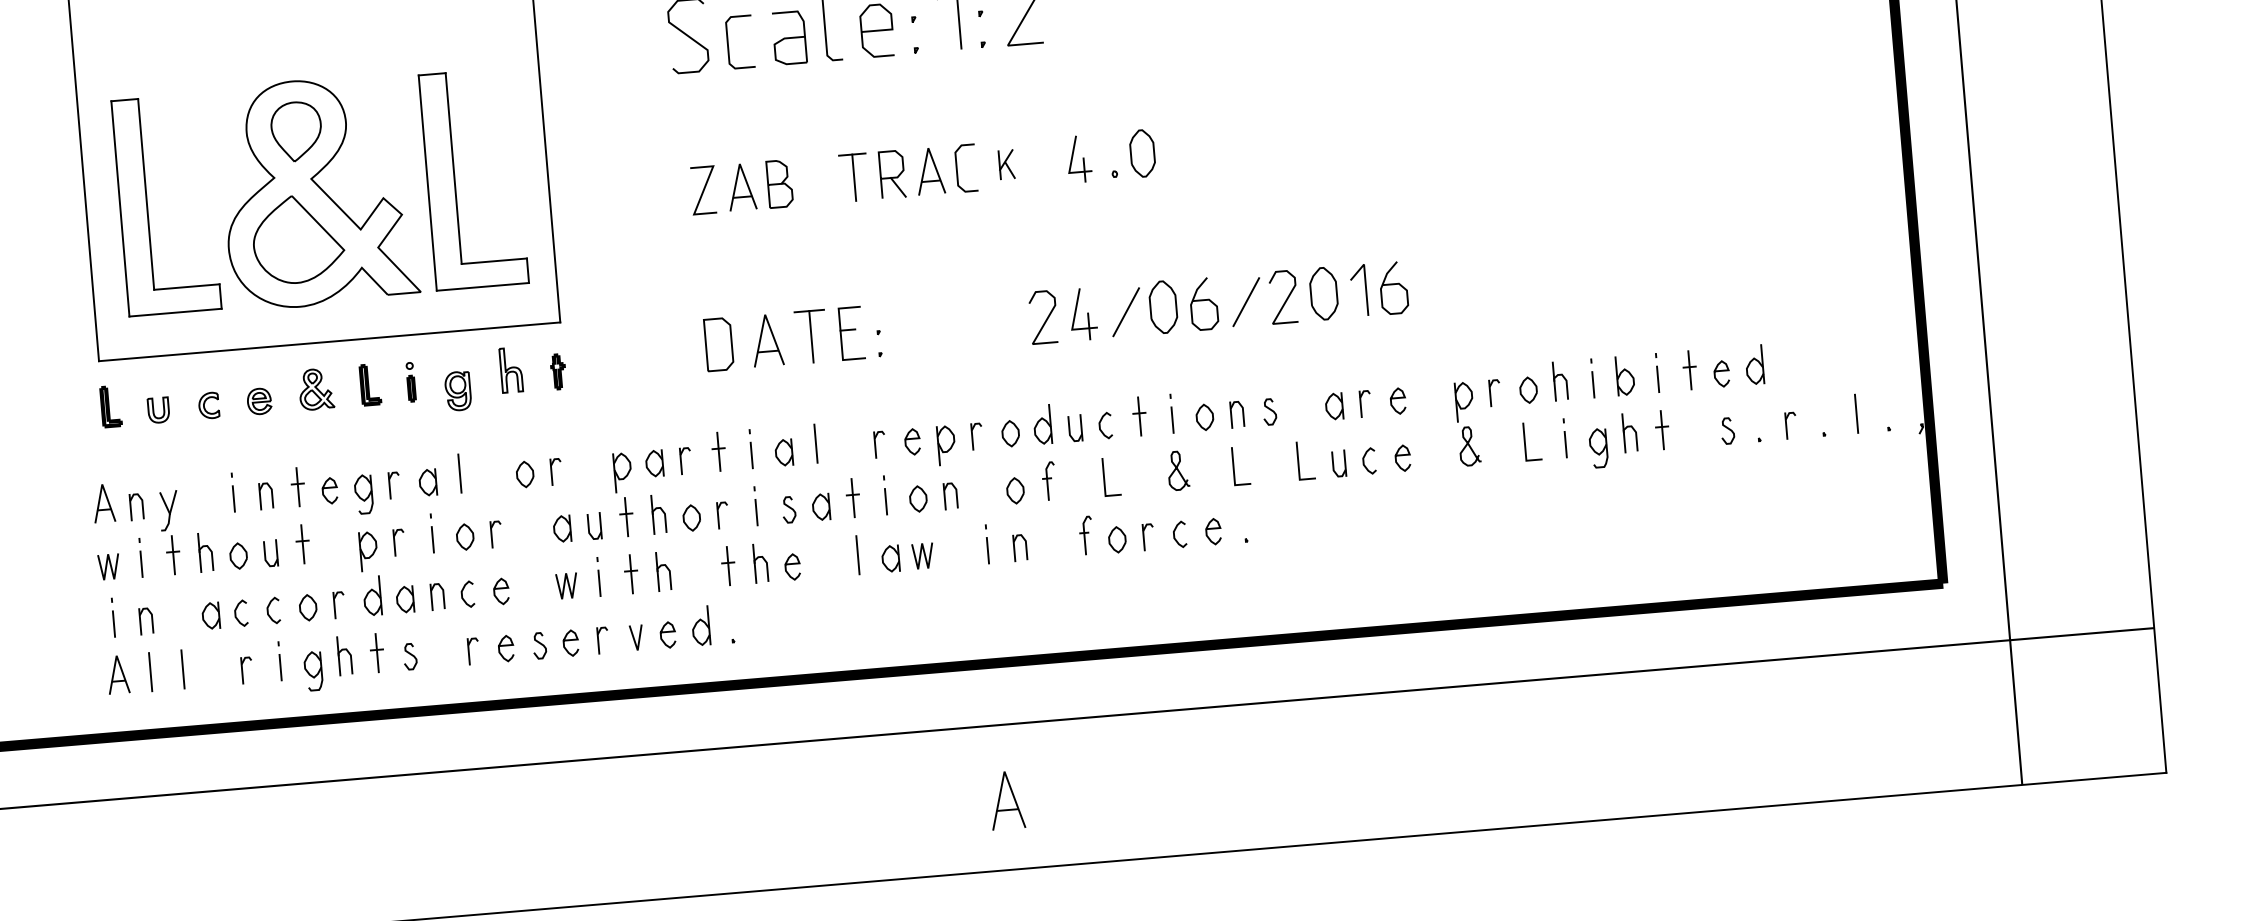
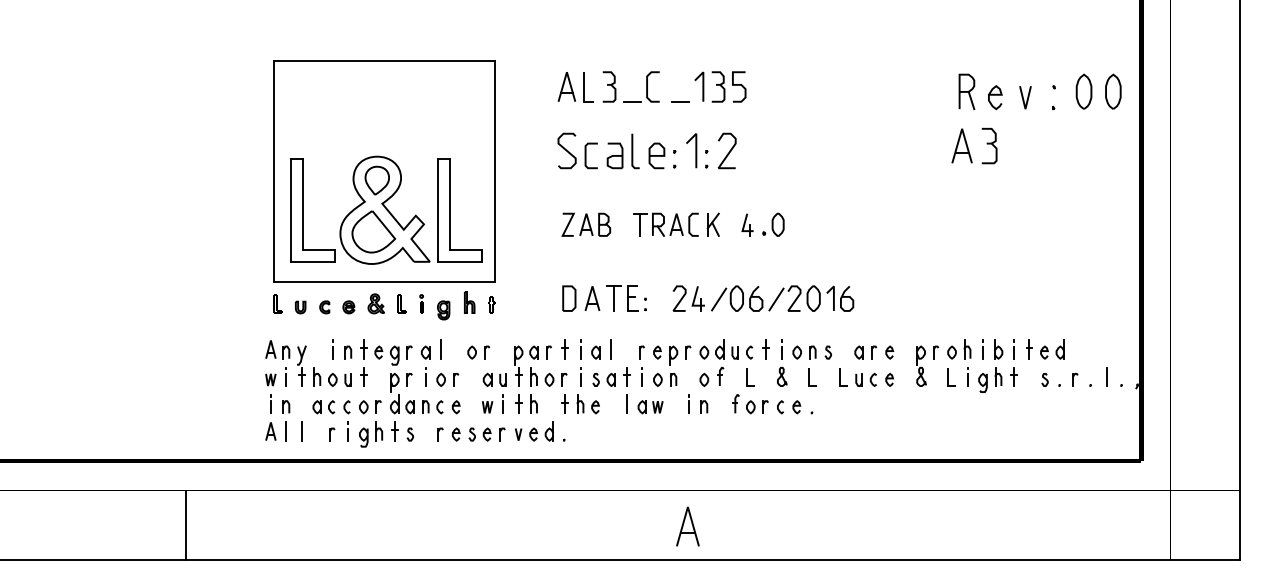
part: (1005, 164) -> (712, 224), size x1.67
part: (1218, 302) -> (763, 298), moved
part: (1005, 800) -> (687, 526), size x1.43

